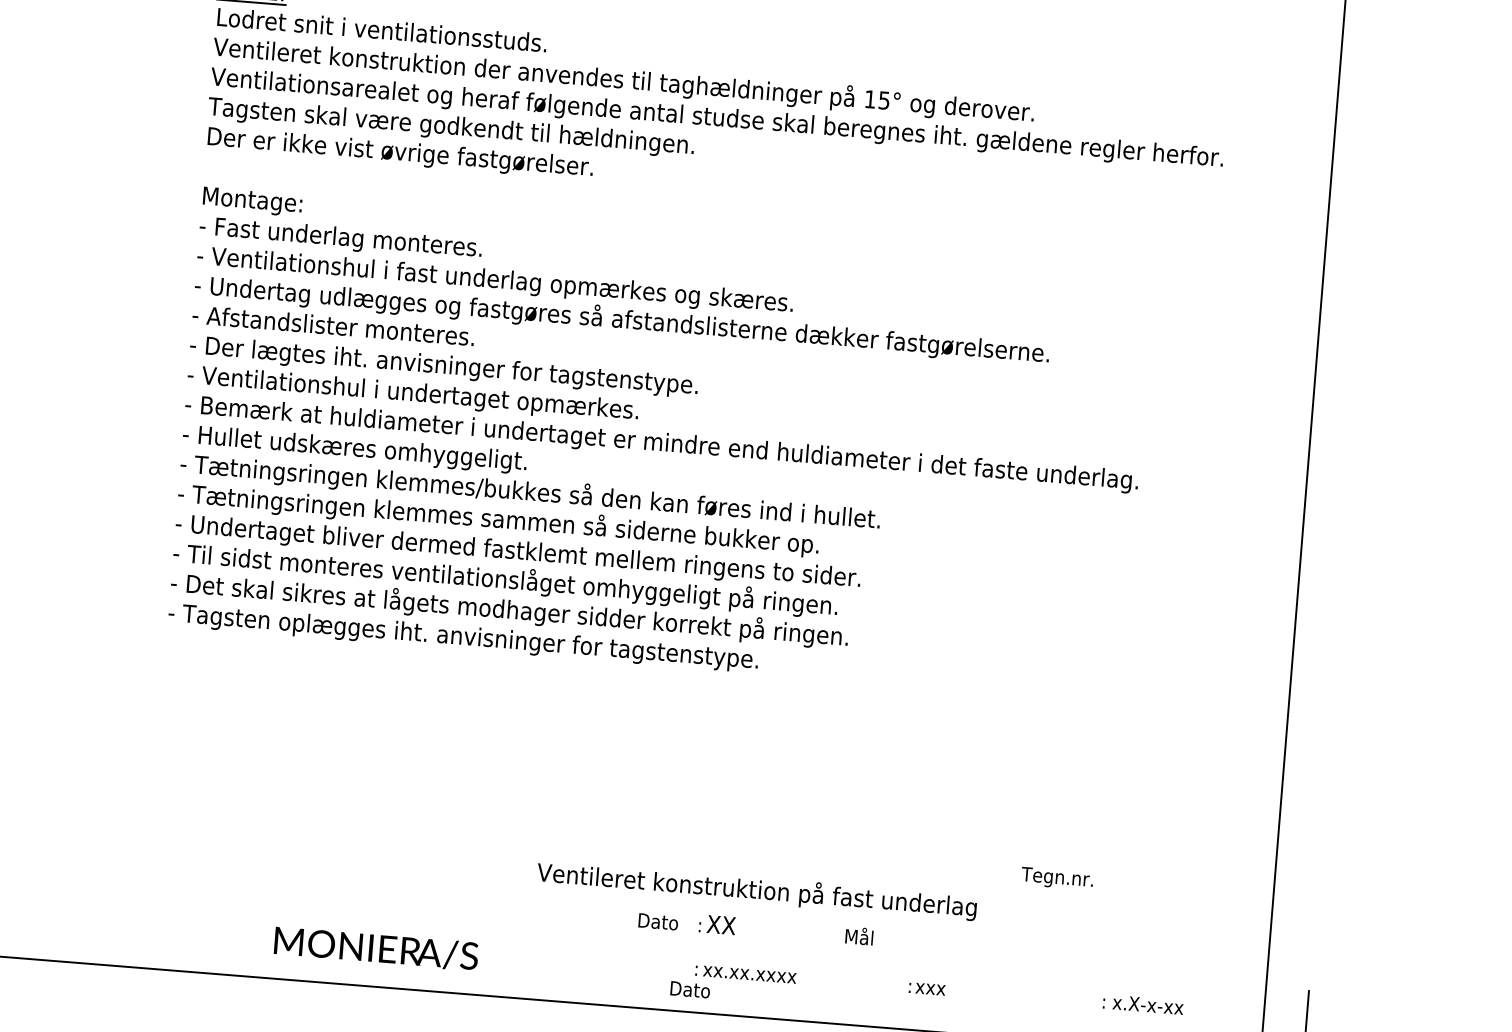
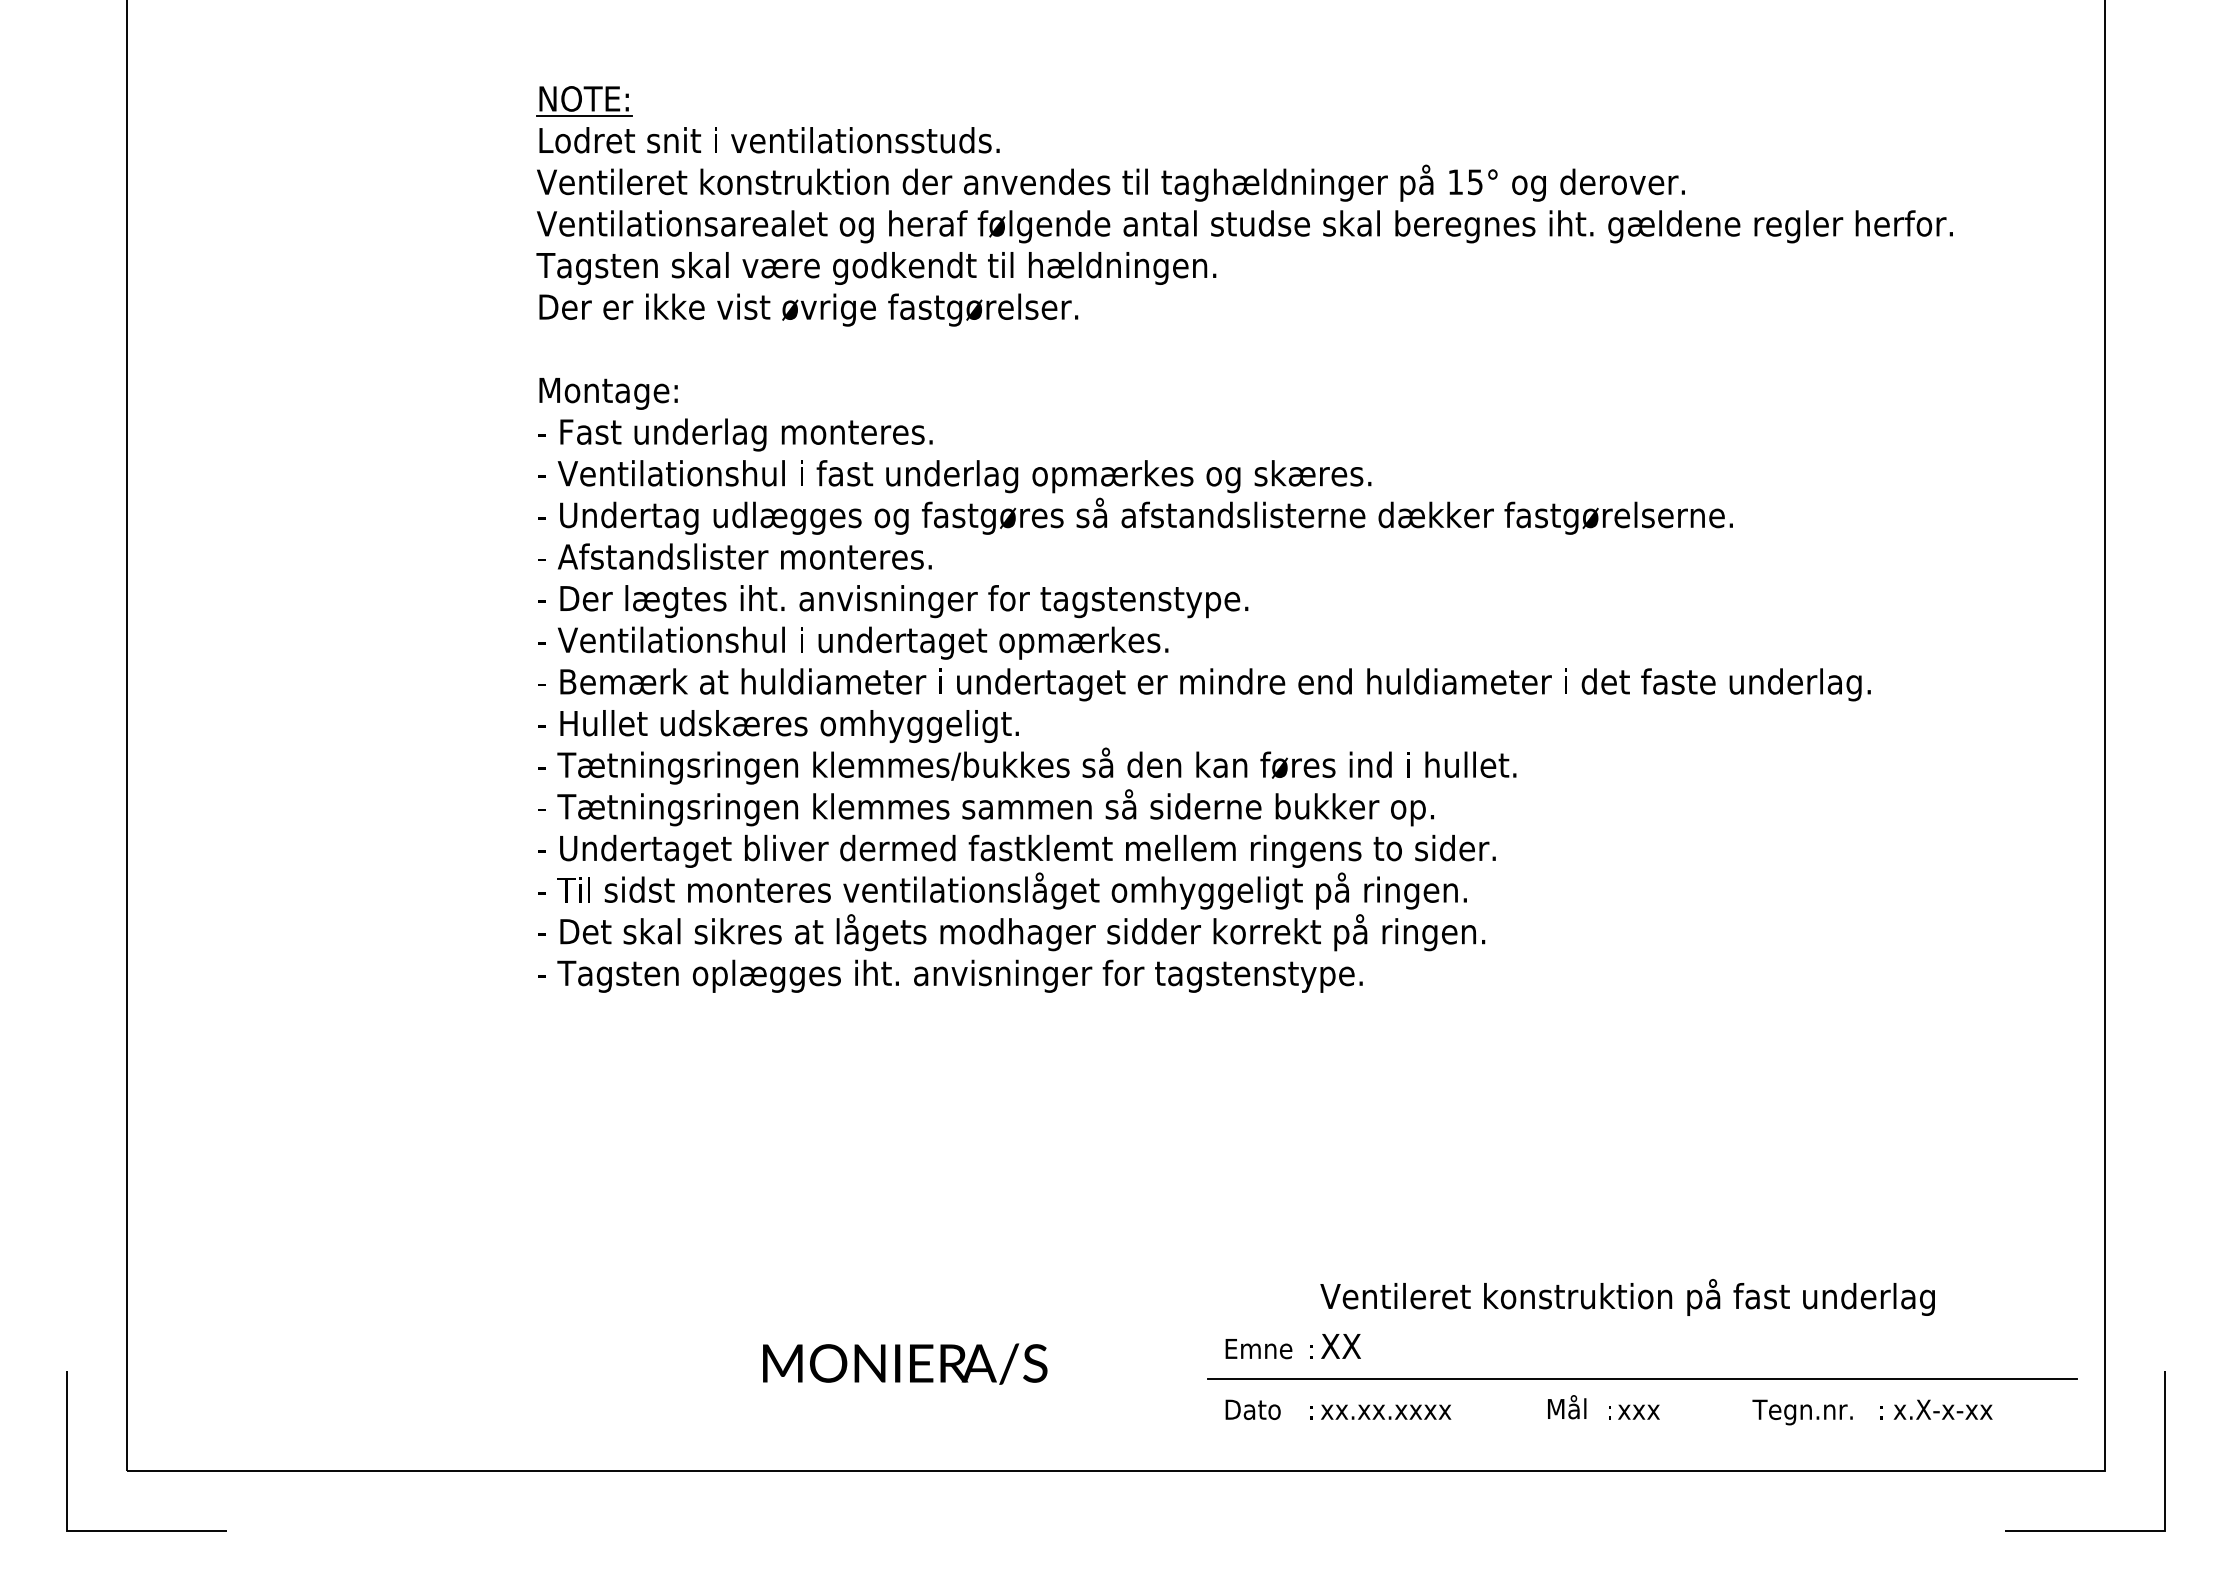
text: (1057, 878) -> (1802, 1412), moved
text: (756, 890) -> (1627, 1297), moved
text: (663, 922) -> (1260, 1349), Dato -> Emne
text: (859, 936) -> (1567, 1407), moved
text: (376, 948) -> (905, 1363), moved
line: (934, 966) -> (1642, 1379), added
text: (689, 989) -> (1252, 1409), moved

